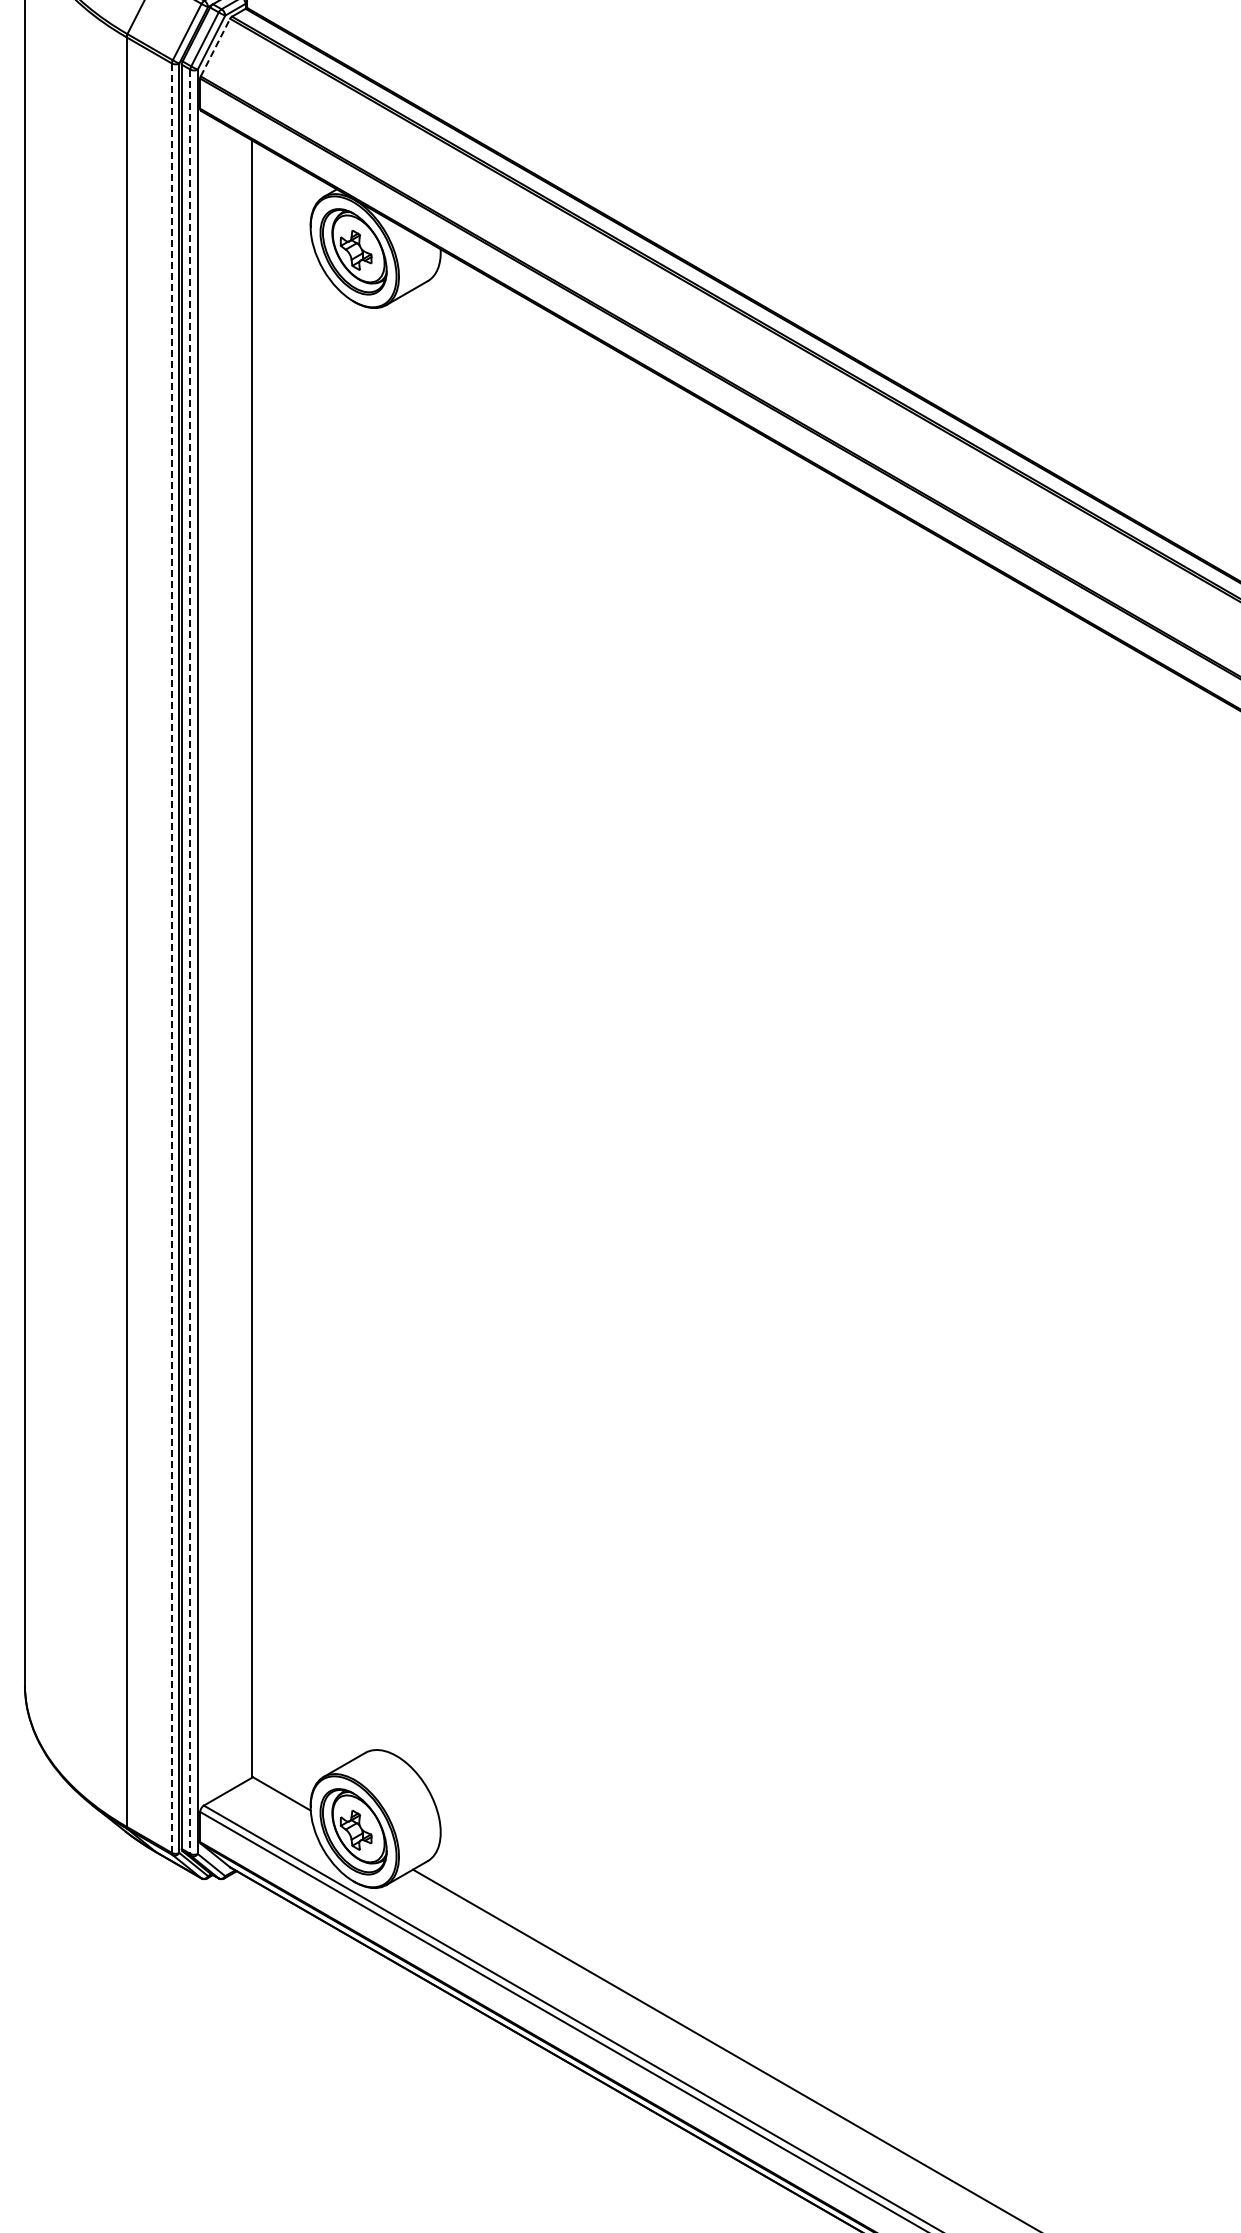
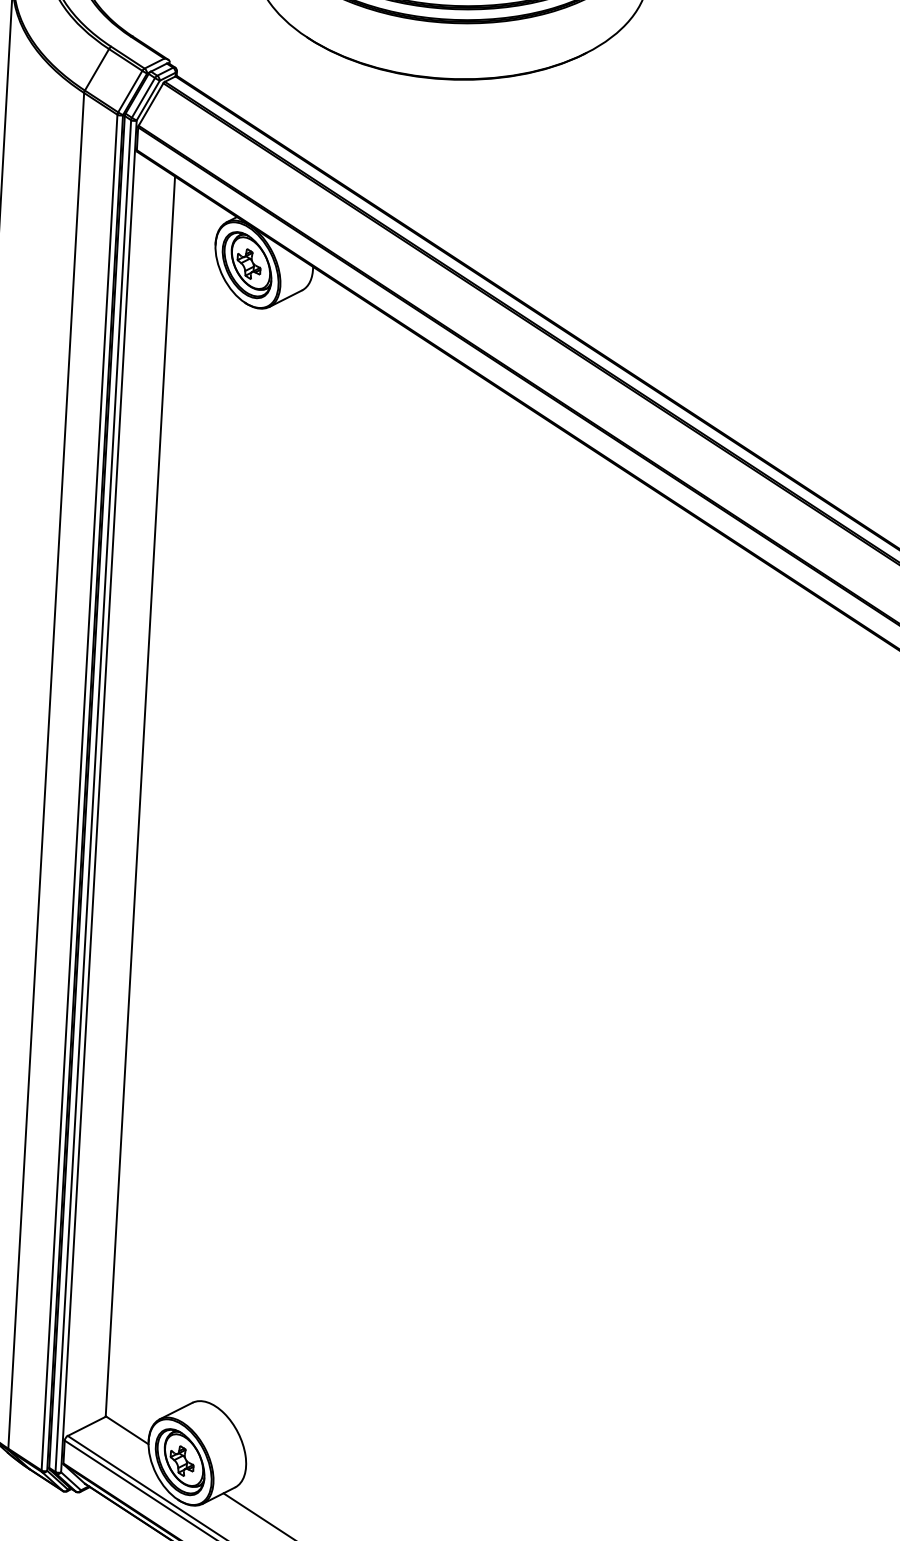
line: (215, 47) -> (151, 104), dashed -> solid
line: (171, 958) -> (79, 792), dashed -> solid
line: (190, 962) -> (93, 796), dashed -> solid

